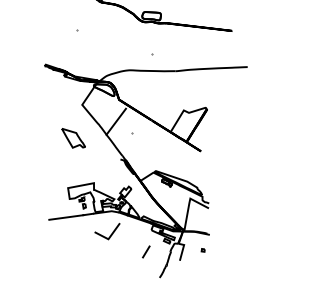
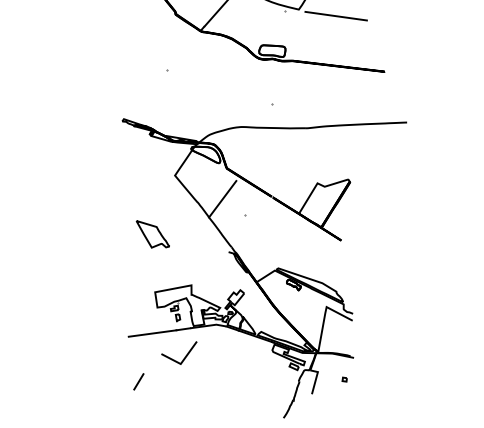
part: (73, 138) -> (152, 234), moved
line: (111, 233) -> (185, 355), moved
line: (146, 251) -> (138, 381), moved

